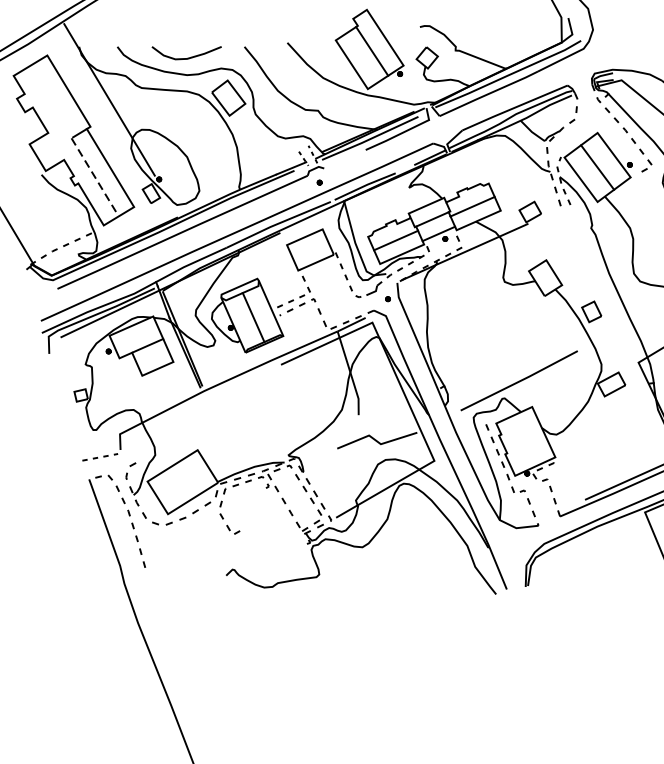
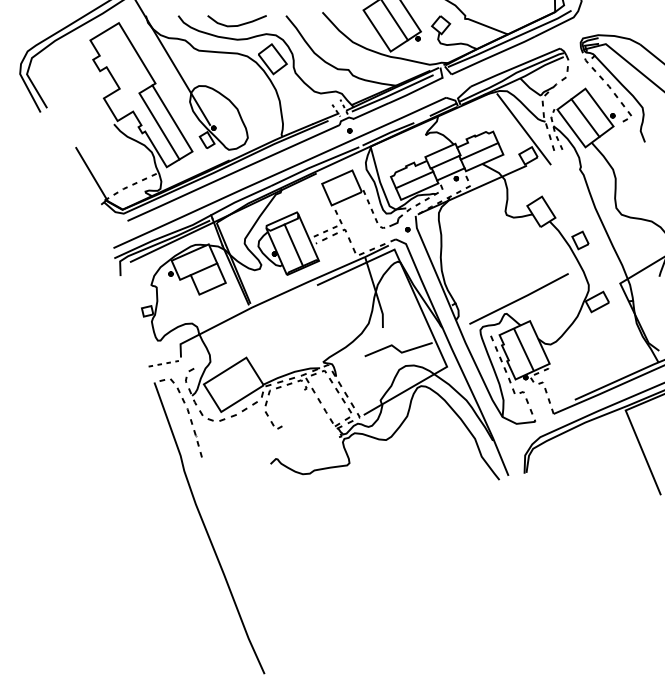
line: (344, 158) -> (370, 110), added
line: (95, 177) -> (159, 126), dashed -> solid
line: (524, 181) -> (523, 129), added
line: (524, 440) -> (523, 349), added

